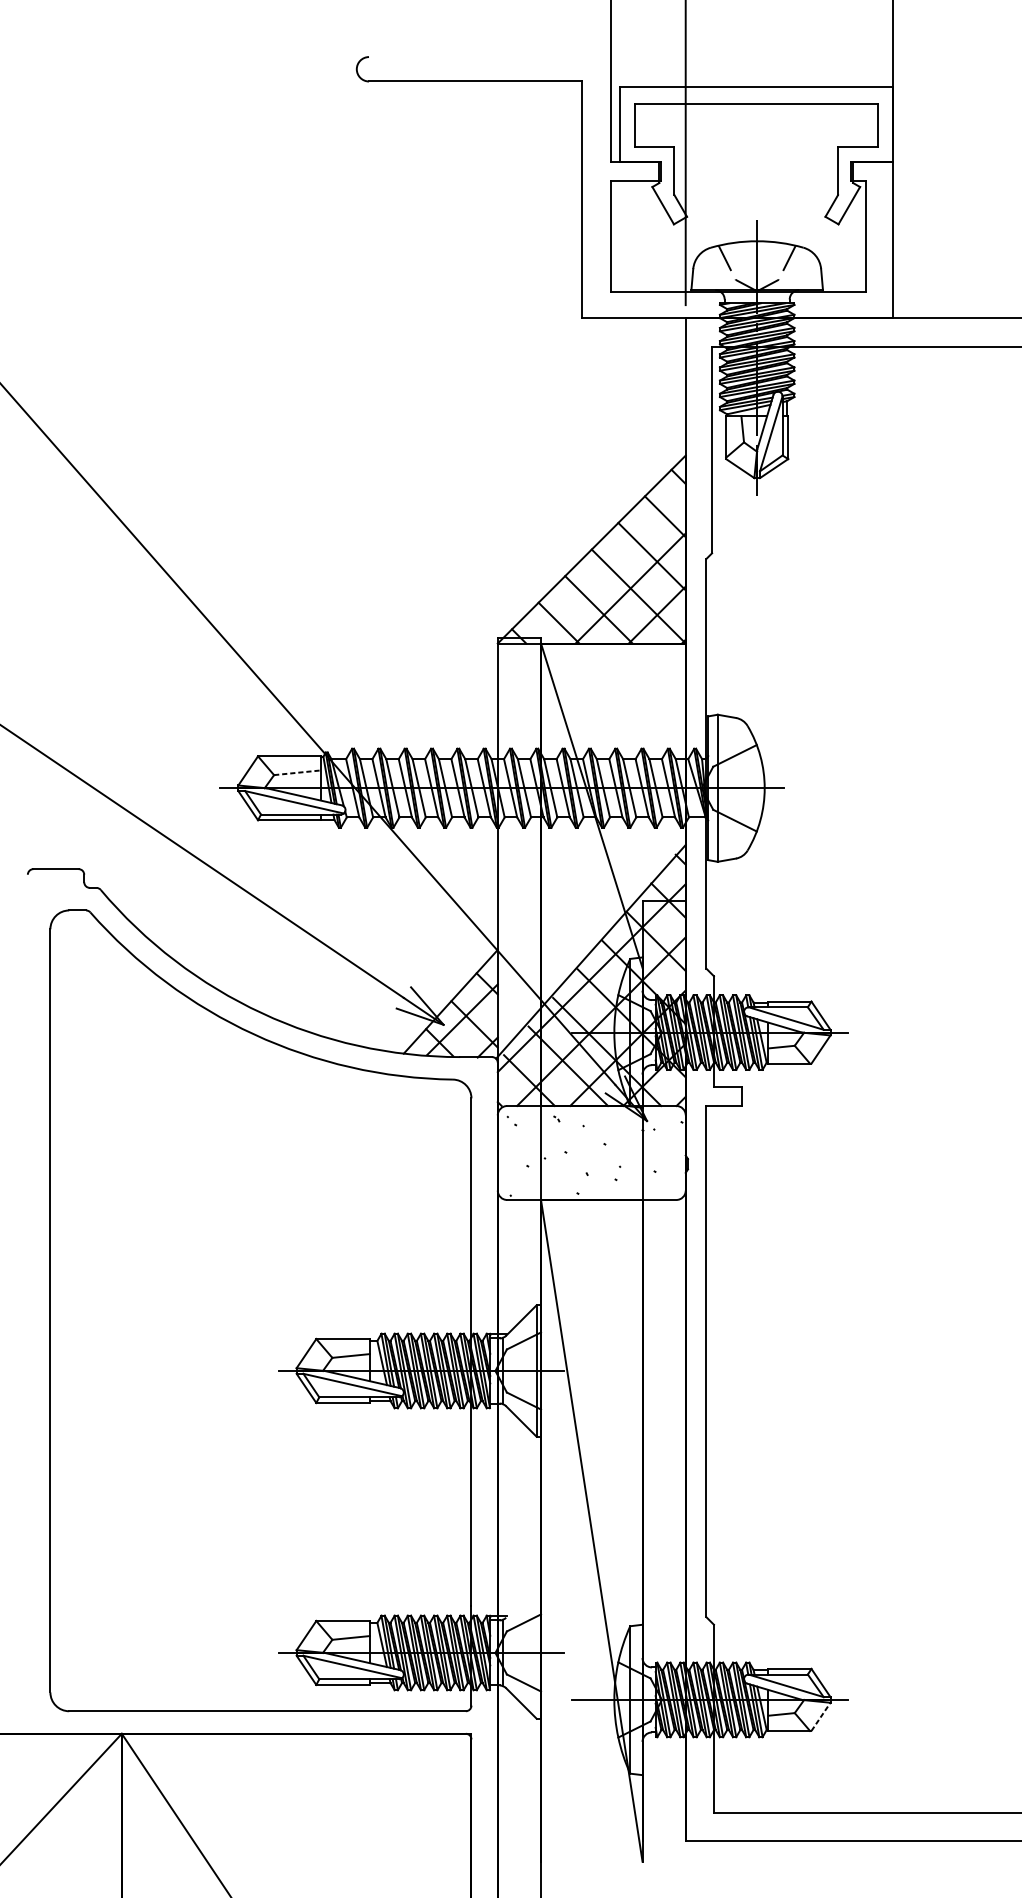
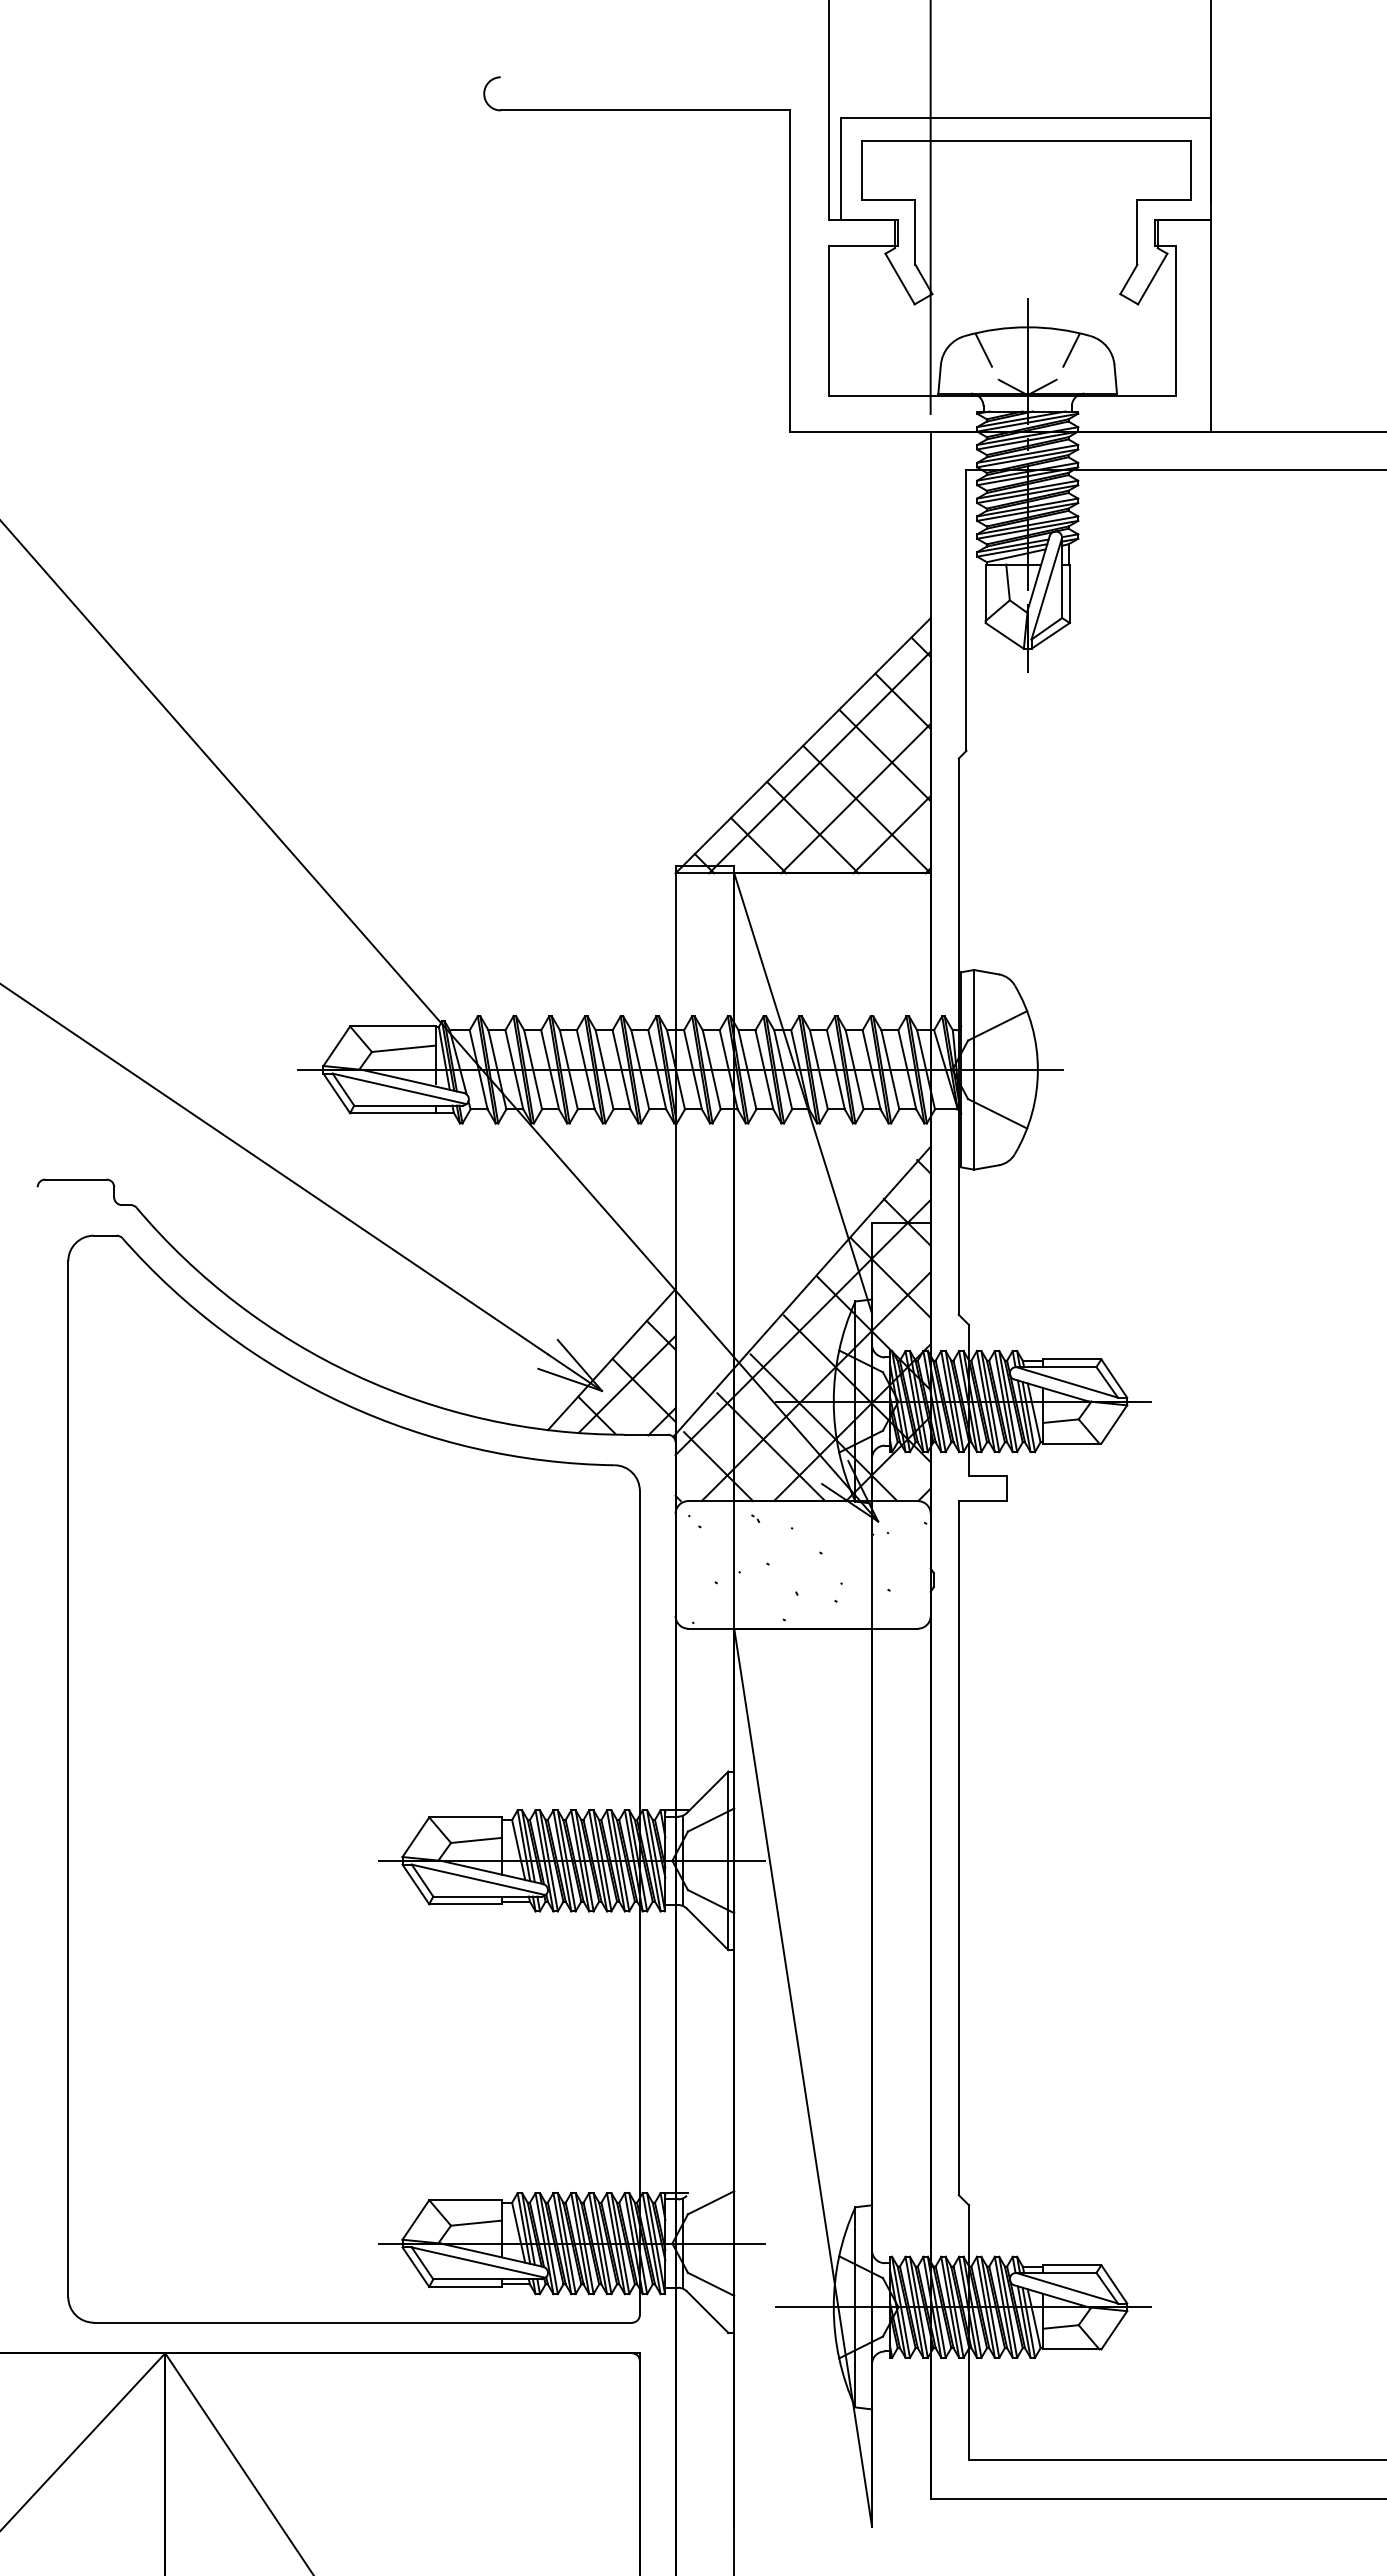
line: (603, 561) -> (819, 762), added
line: (298, 772) -> (404, 1048), dashed -> solid
line: (821, 1716) -> (1114, 2329), dashed -> solid

